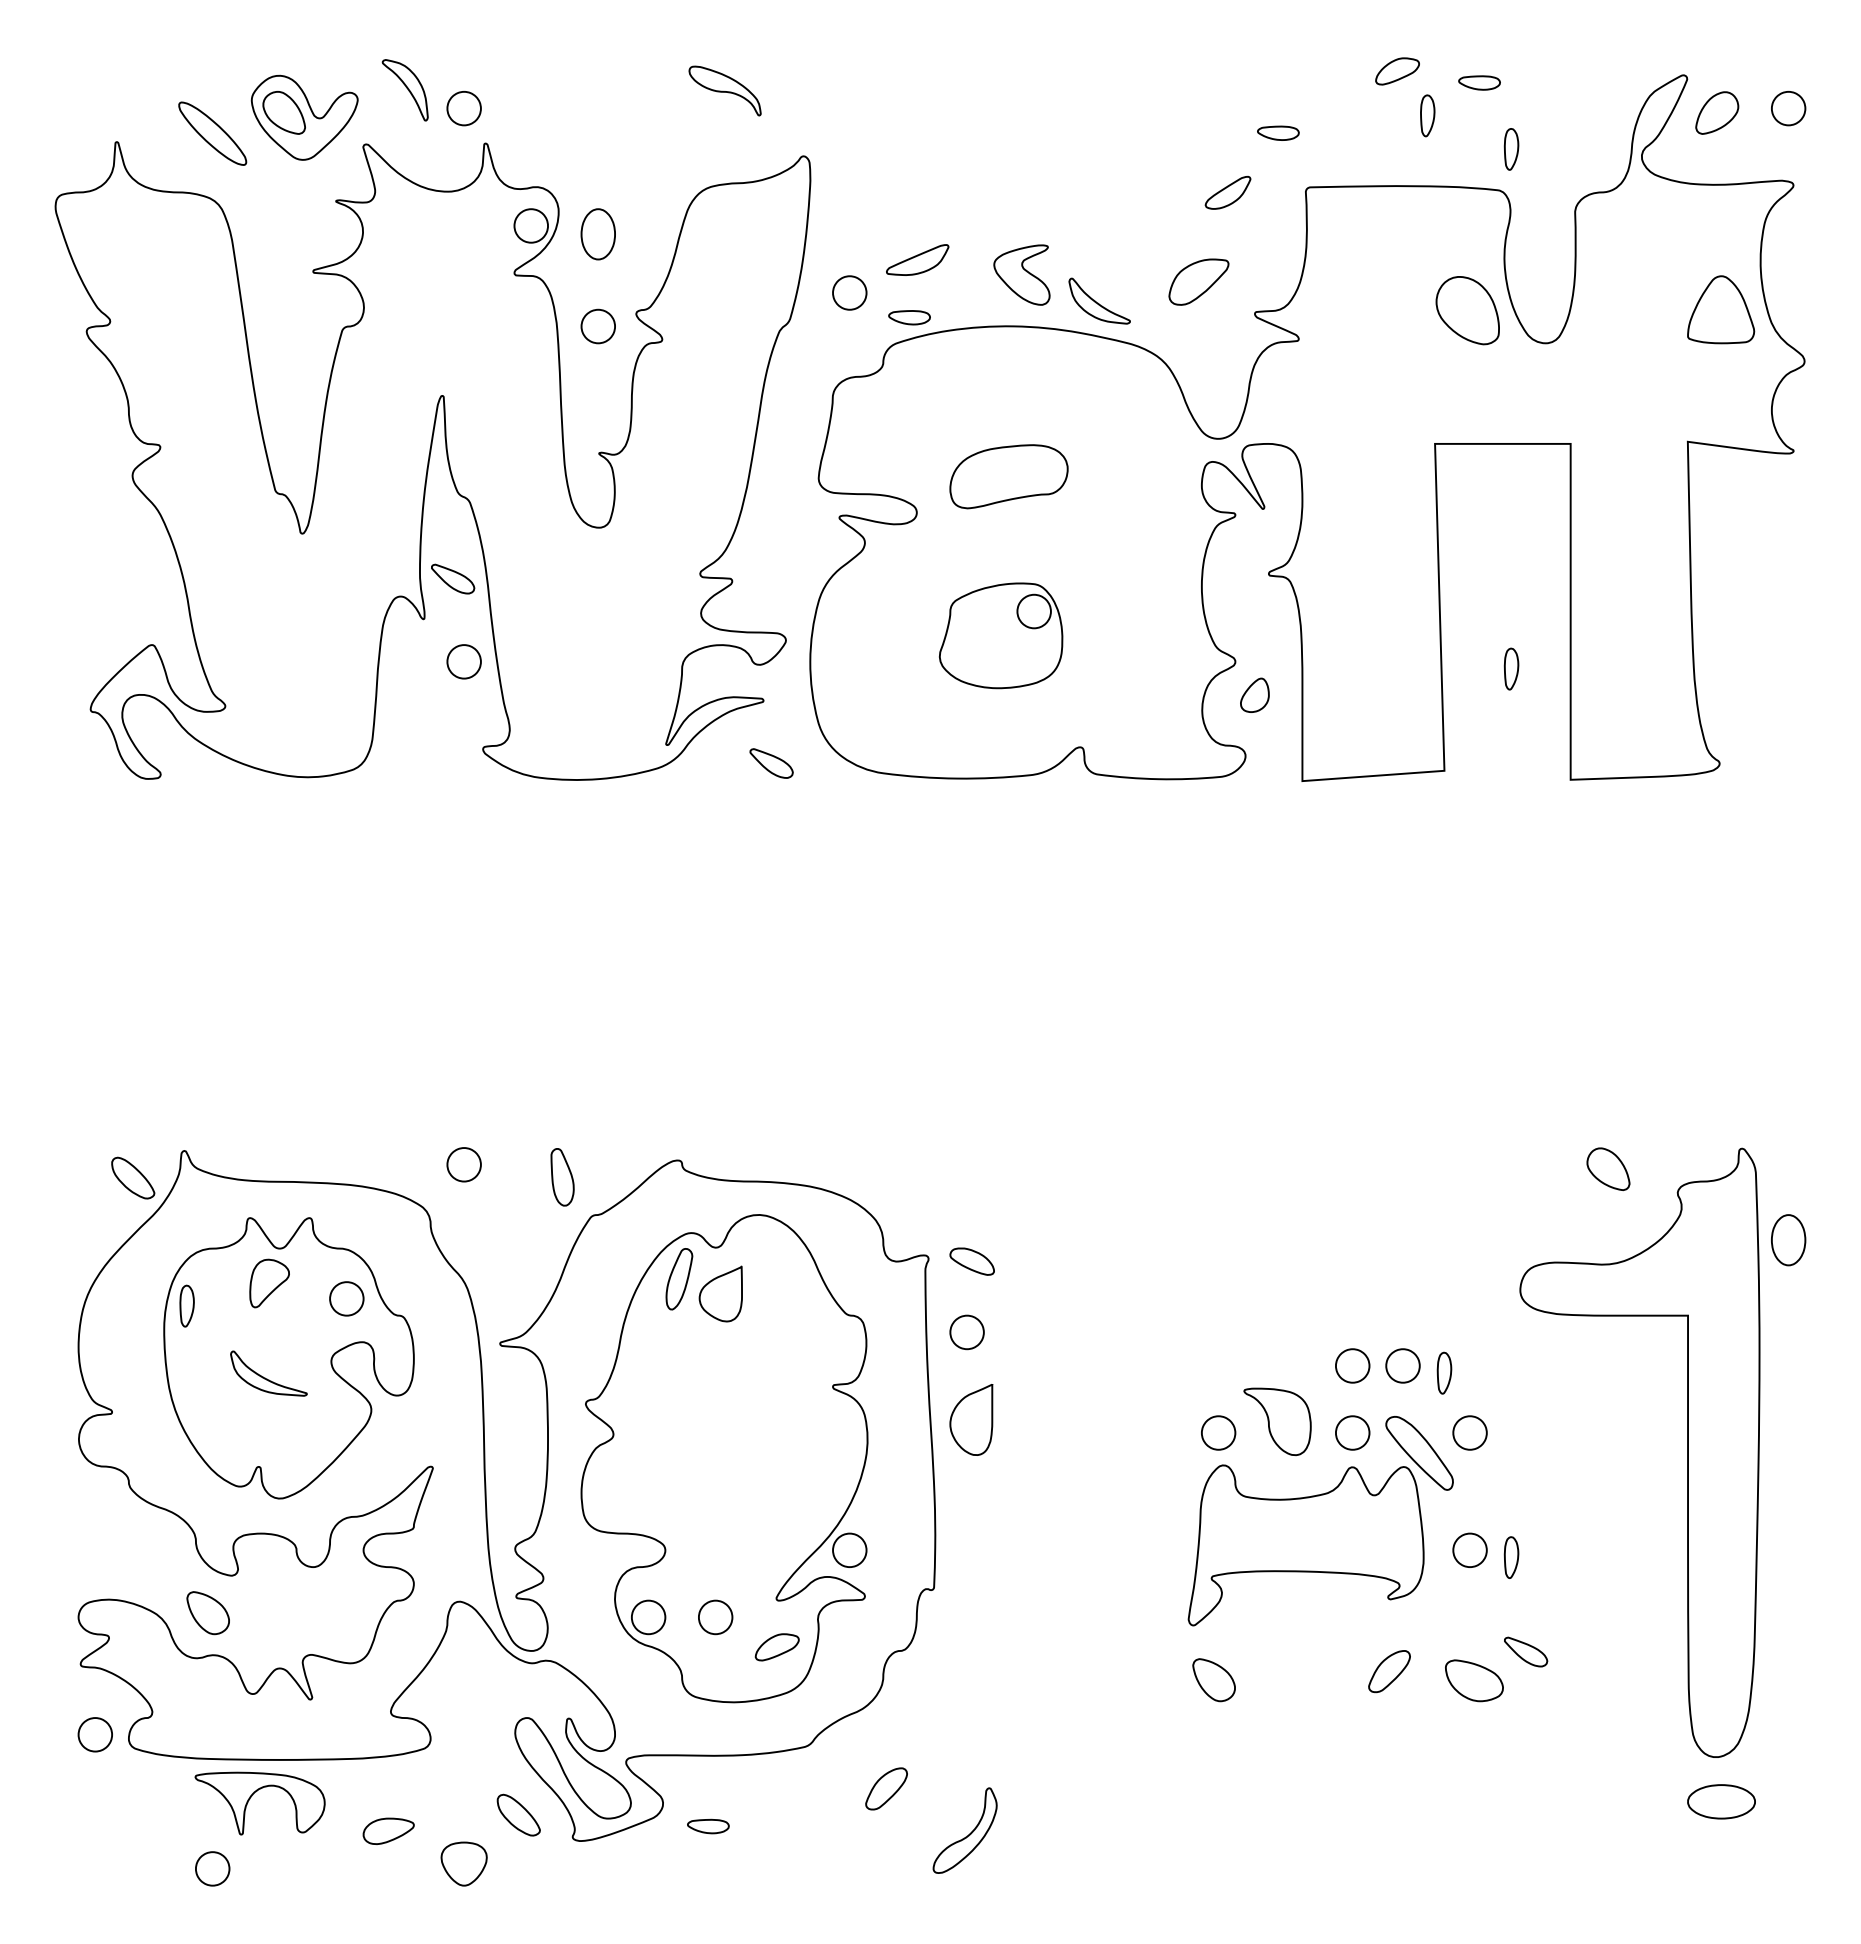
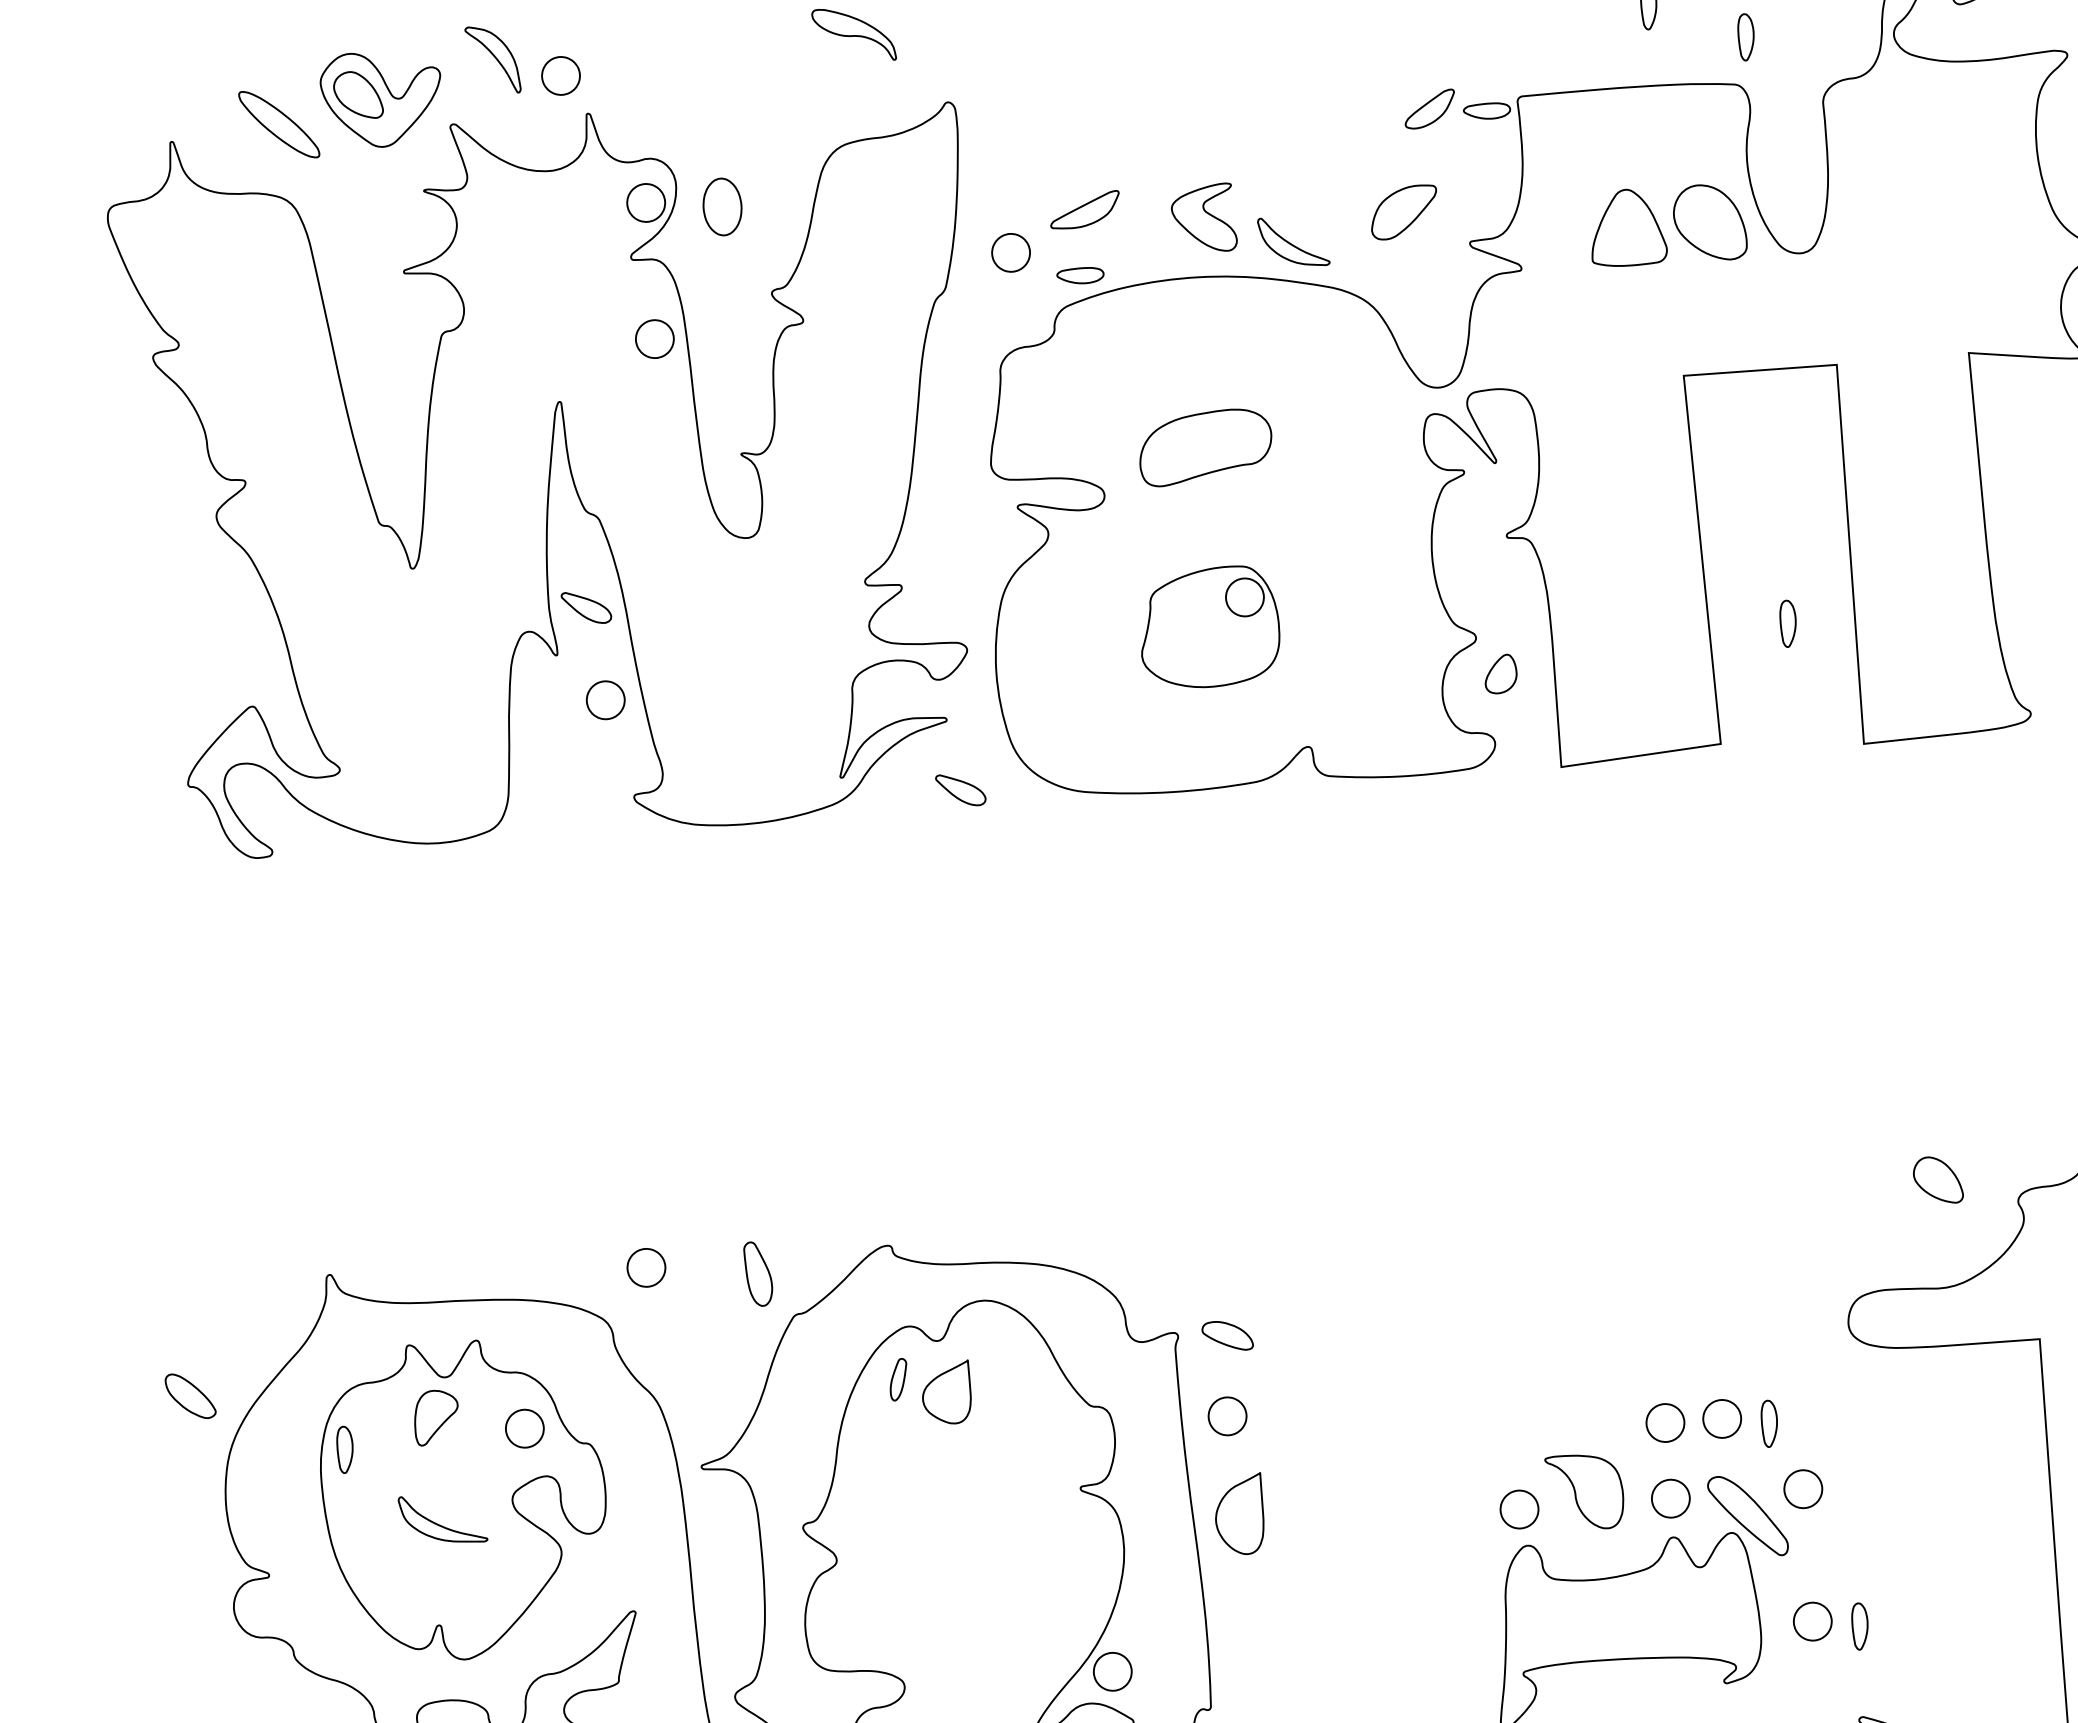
part: (1278, 132) -> (1487, 110), moved
part: (1721, 309) -> (1628, 227), moved
part: (597, 326) -> (653, 339), moved
part: (133, 1177) -> (190, 1395), moved
part: (679, 1279) -> (898, 1379), size x0.6

